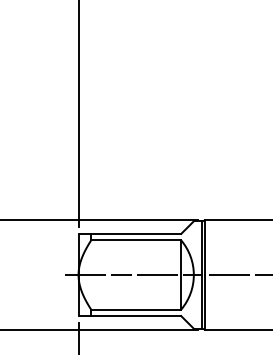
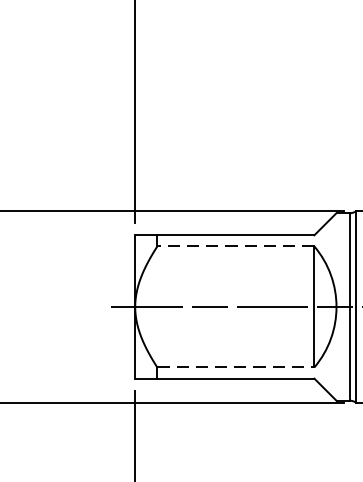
line: (136, 240) -> (236, 246), solid -> dashed
line: (136, 309) -> (236, 367), solid -> dashed

